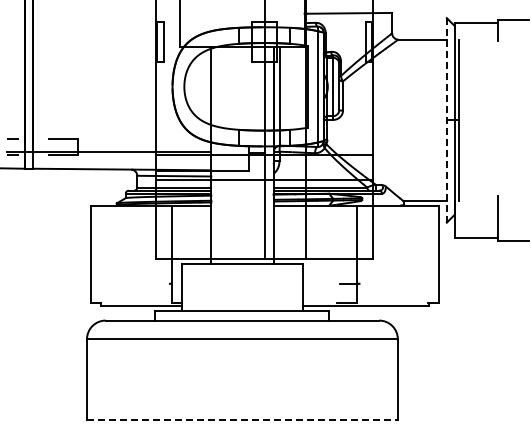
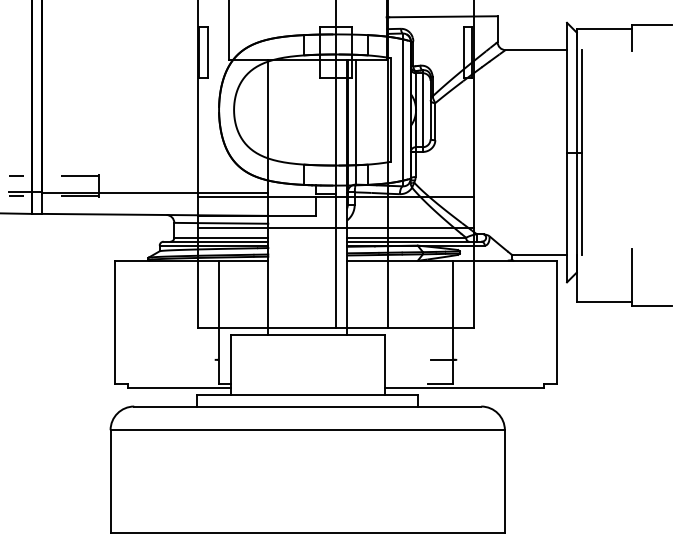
line: (446, 119) -> (566, 151), dashed -> solid
line: (242, 420) -> (307, 533), dashed -> solid

